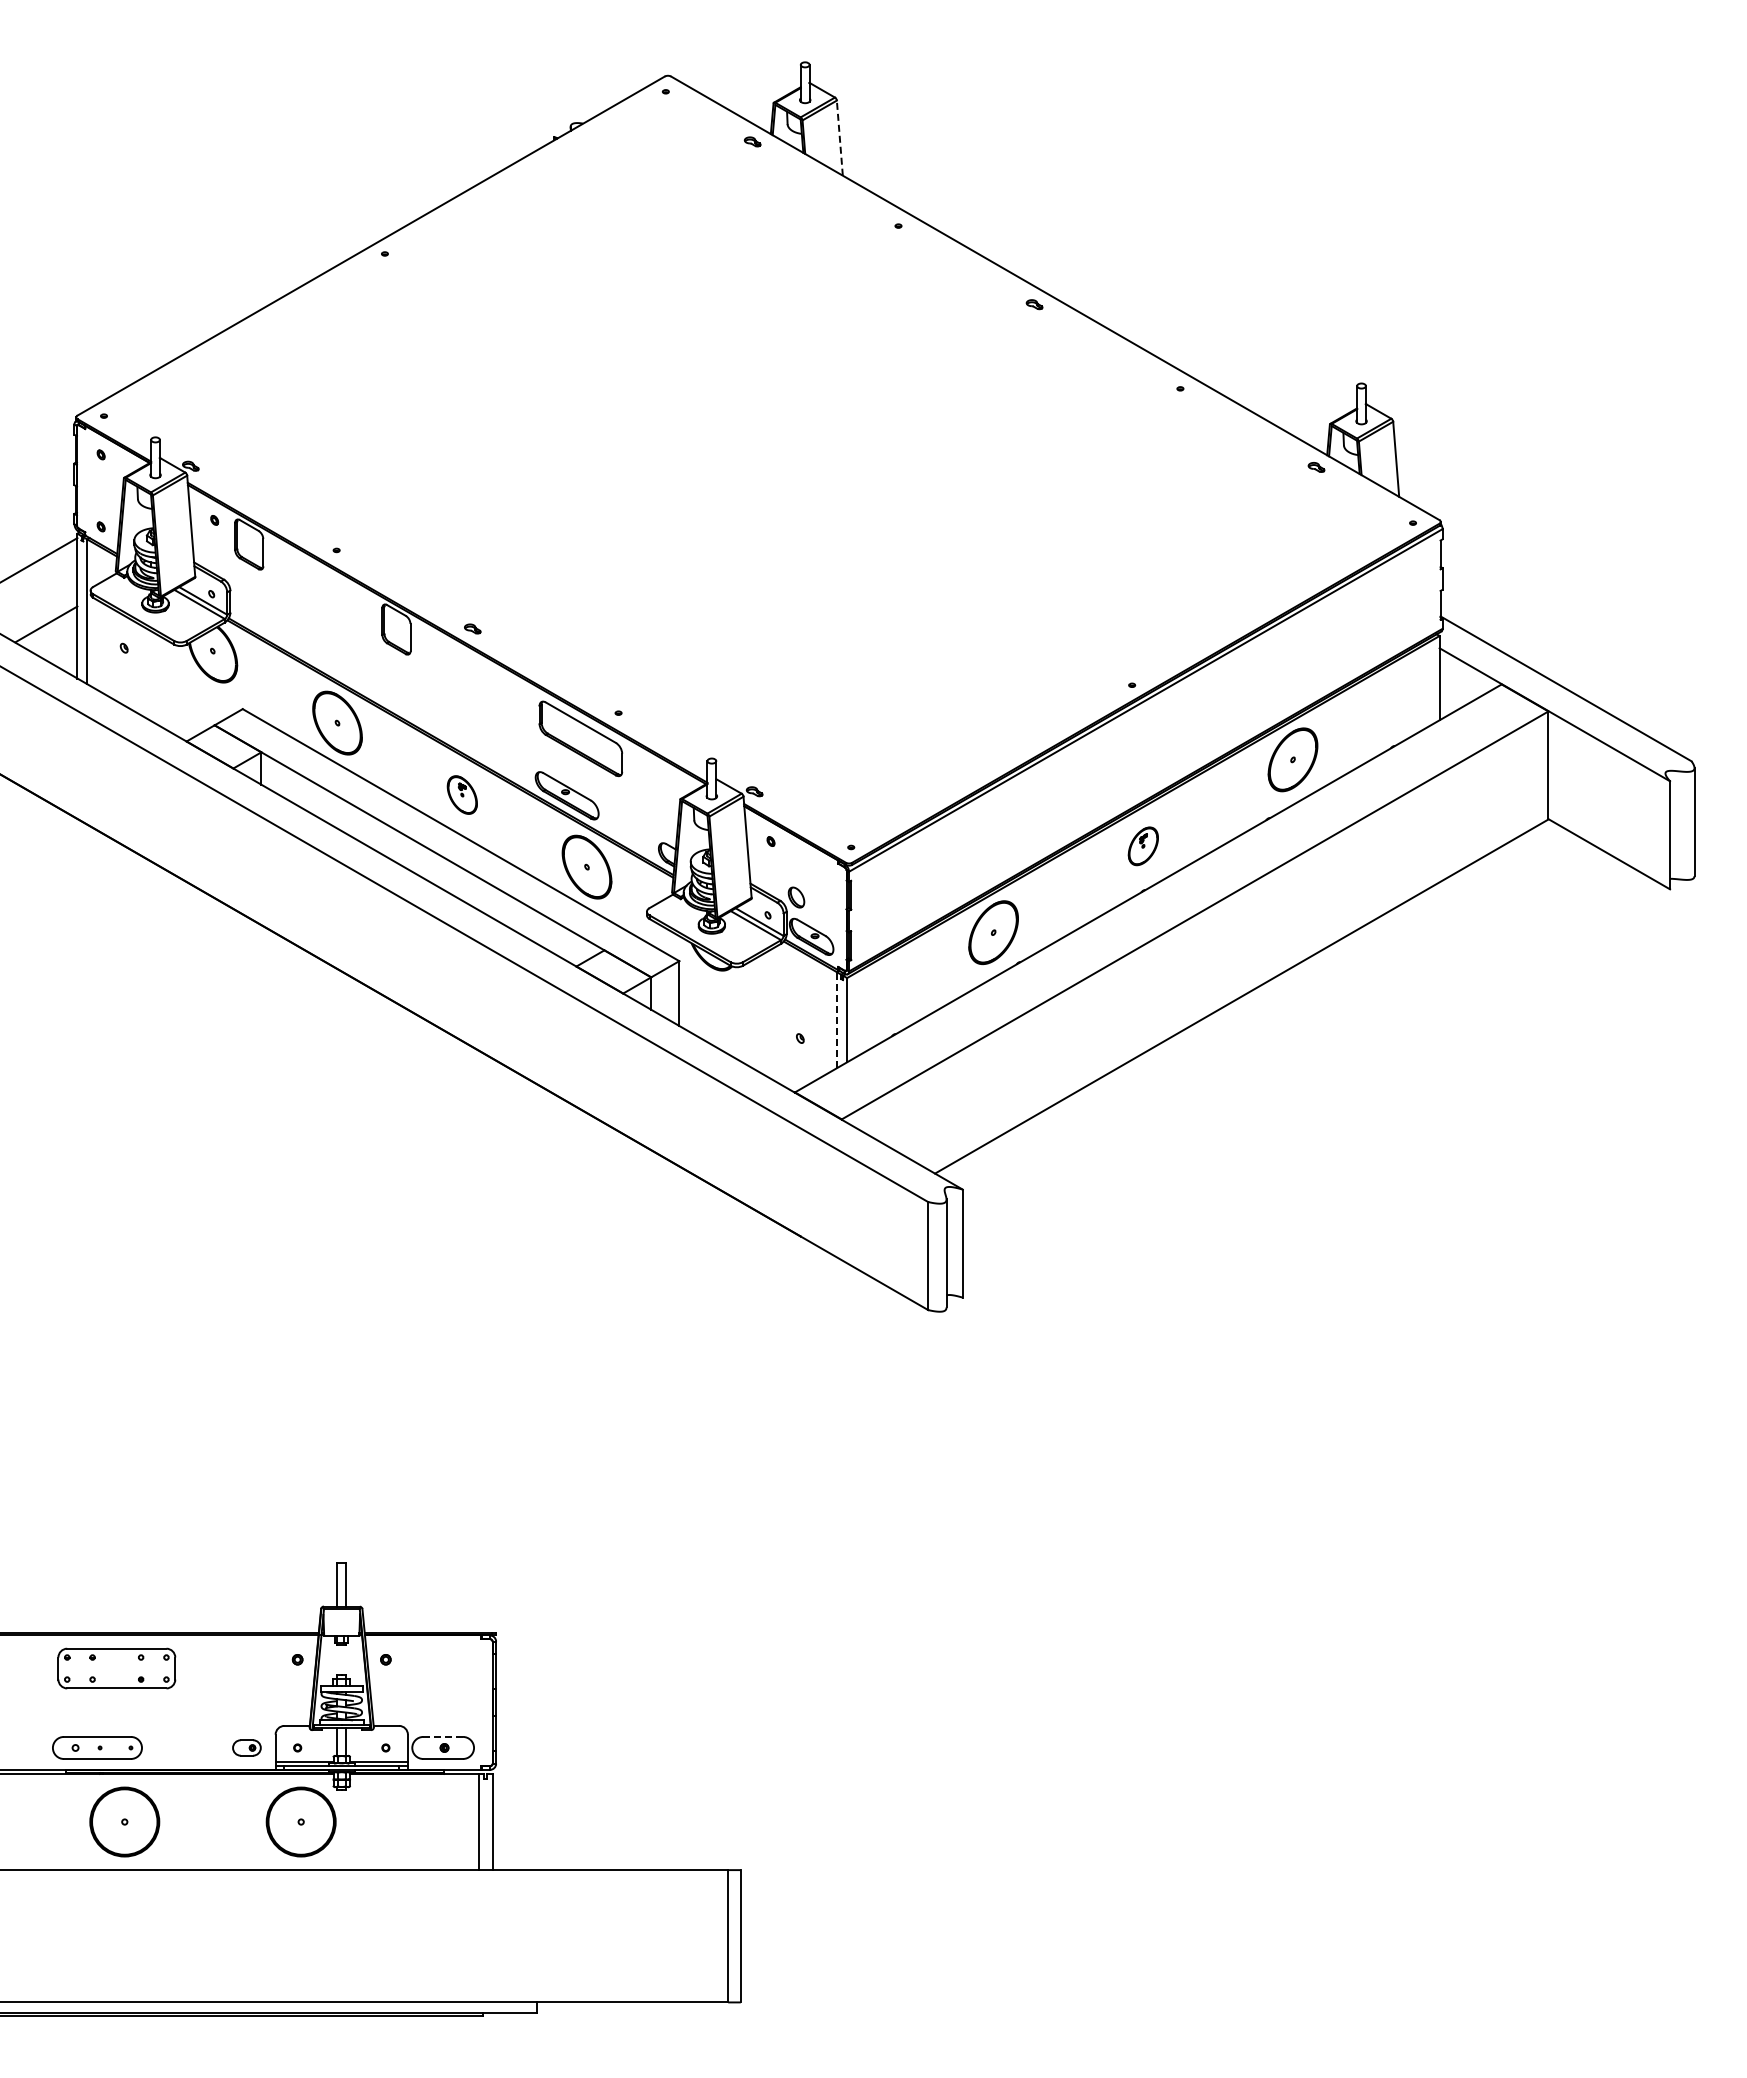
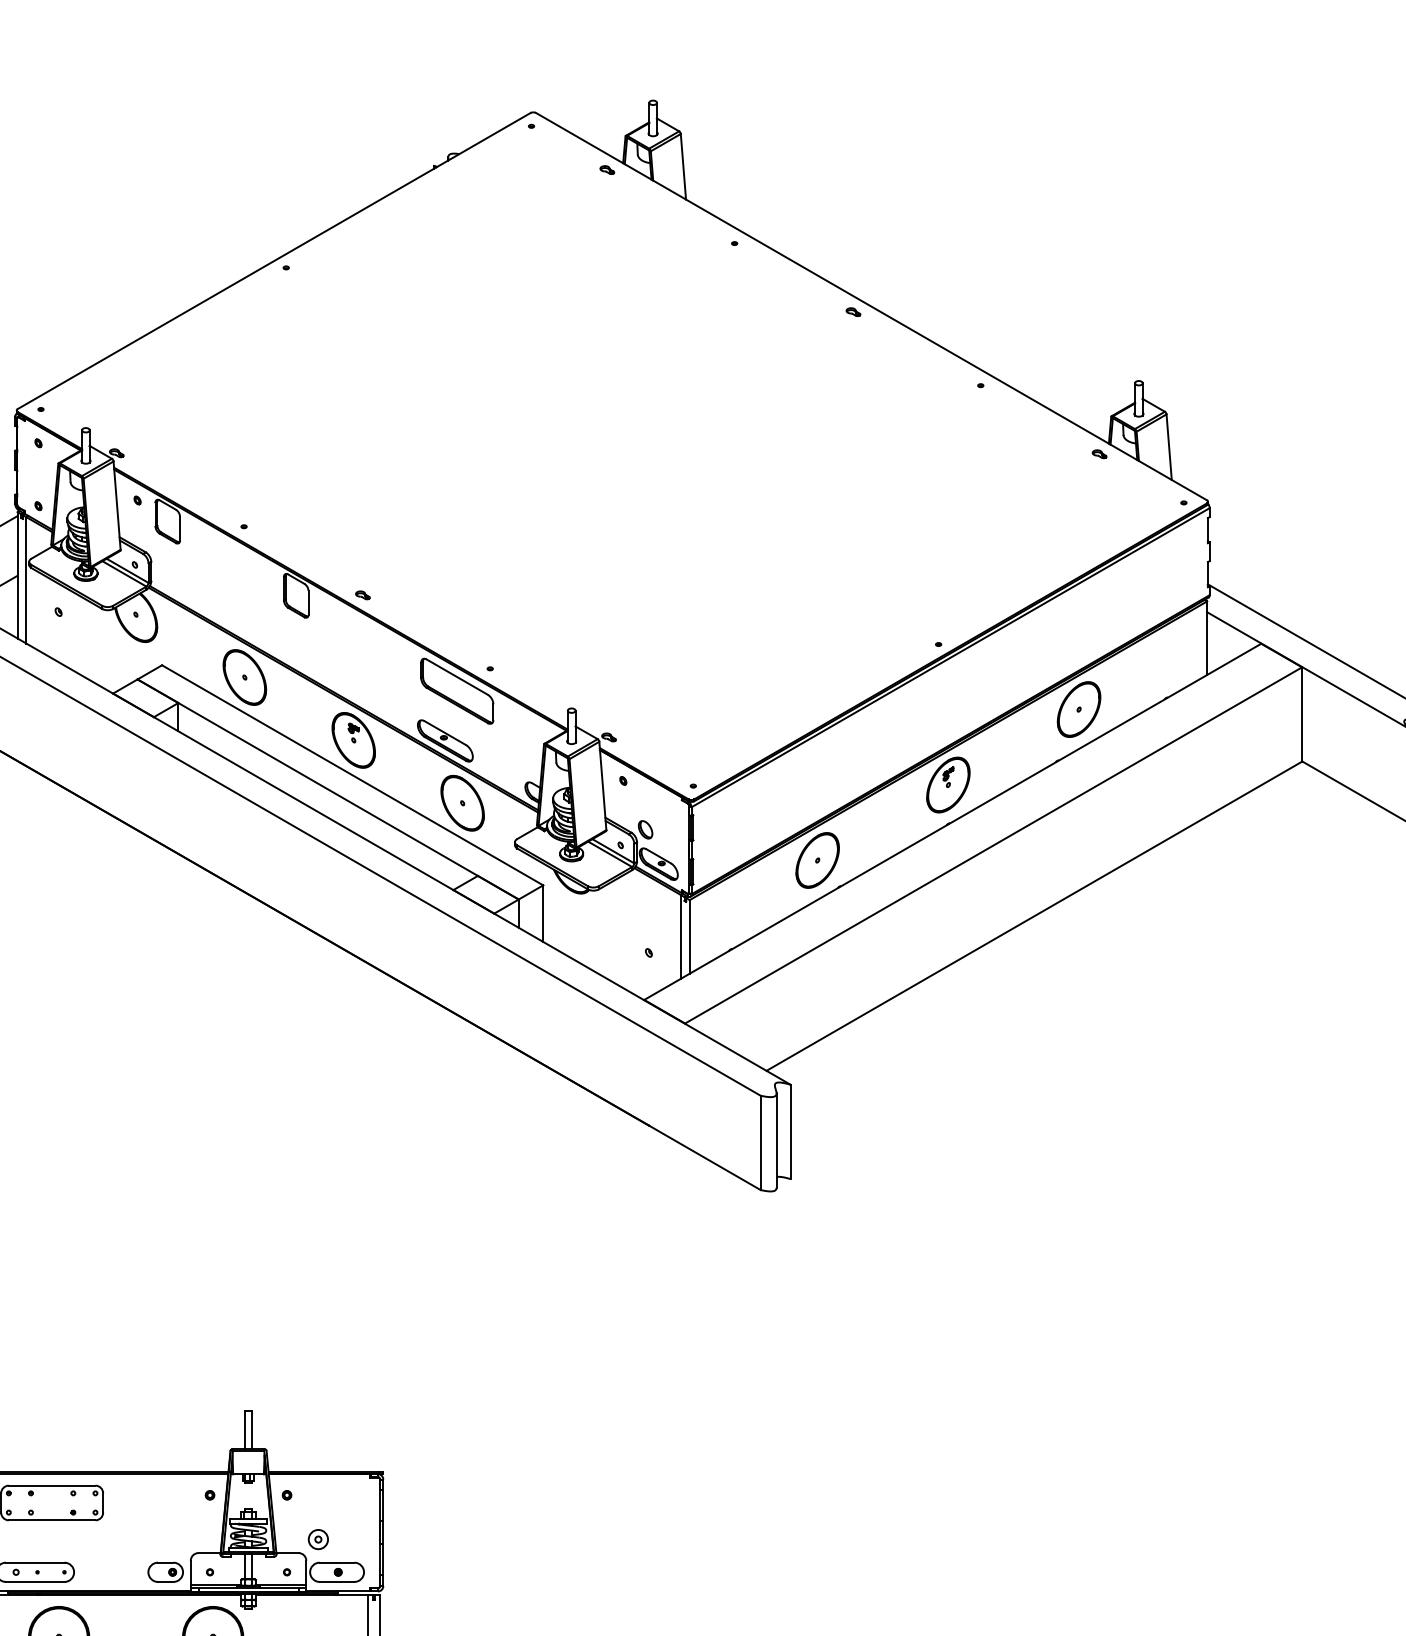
line: (839, 138) -> (683, 167), dashed -> solid
part: (462, 794) -> (353, 739), size x1.67
part: (1143, 846) -> (948, 785), size x1.67
line: (837, 1020) -> (681, 937), dashed -> solid
part: (421, 1710) -> (318, 1539), added
line: (443, 1736) -> (337, 1562), dashed -> solid
part: (246, 1747) -> (165, 1571), size x1.43

